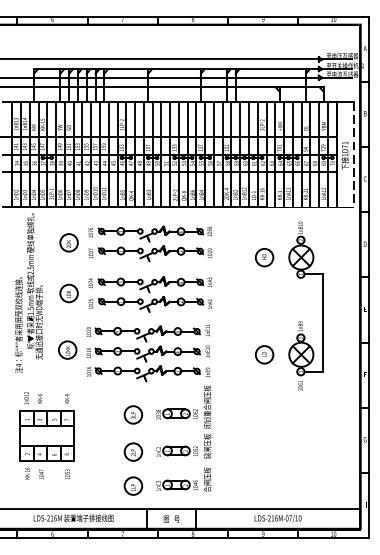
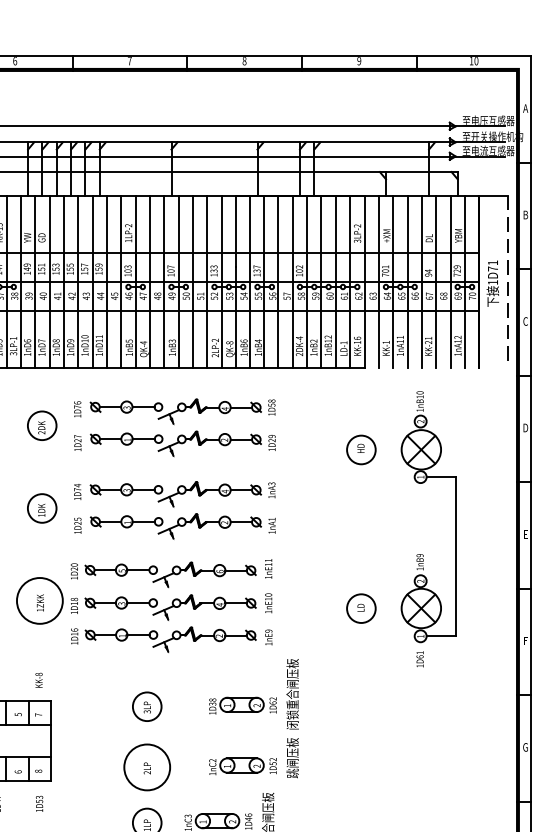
circle: (67, 349) -> (39, 599), size x1.6
part: (183, 421) -> (253, 717), moved
circle: (133, 451) -> (147, 766), size x1.6

